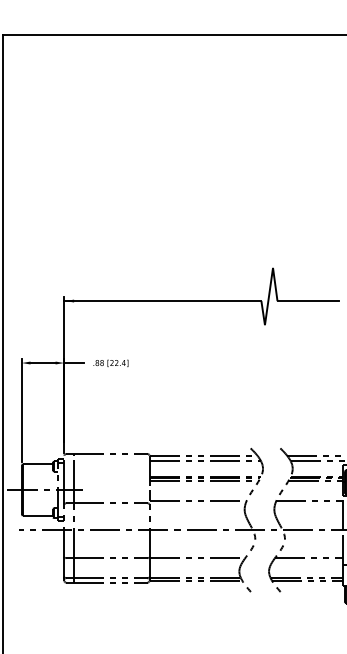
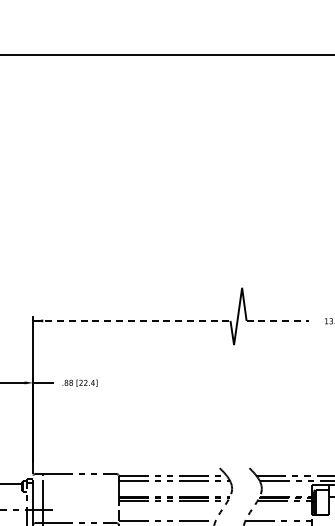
line: (162, 301) -> (131, 321), solid -> dashed
line: (308, 301) -> (277, 321), solid -> dashed

